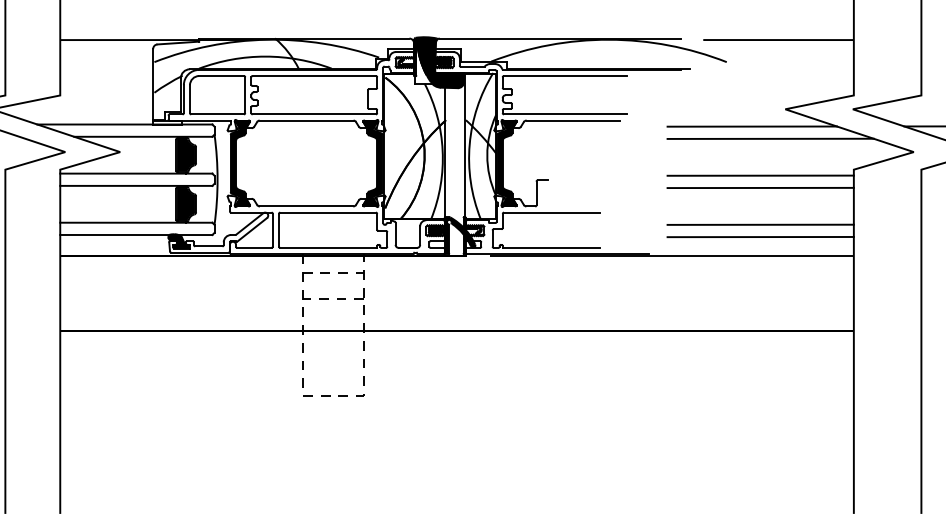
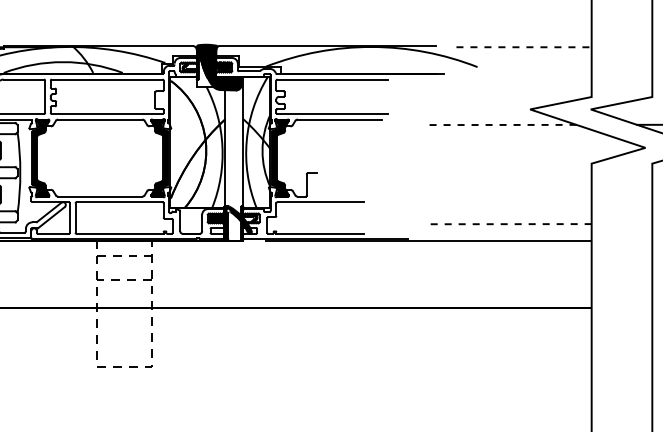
line: (779, 40) -> (524, 47), solid -> dashed
line: (752, 126) -> (500, 124), solid -> dashed
line: (770, 138) -> (516, 135), removed
line: (760, 175) -> (507, 168), removed
line: (760, 187) -> (507, 179), removed
line: (760, 224) -> (507, 212), removed
line: (760, 237) -> (507, 224), solid -> dashed

